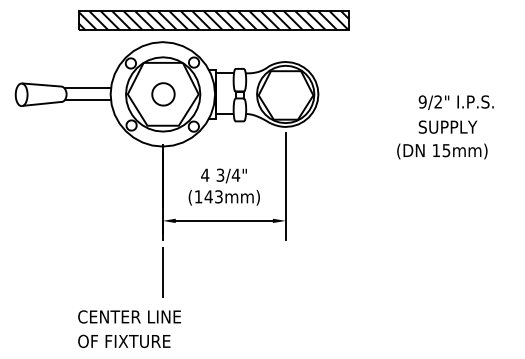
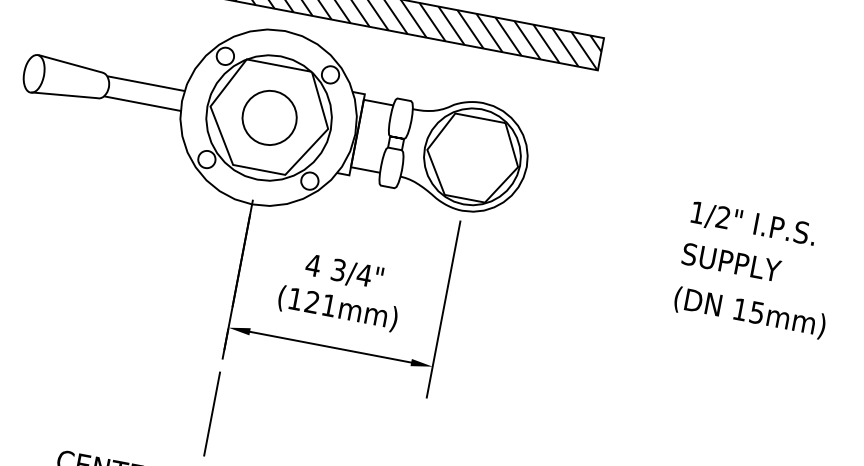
part: (163, 94) -> (269, 118), size x1.43
text: (422, 101) -> (697, 211), 9/2" -> 1/2"
text: (442, 151) -> (750, 313), moved
text: (213, 196) -> (320, 303), (143mm) -> (121mm)

